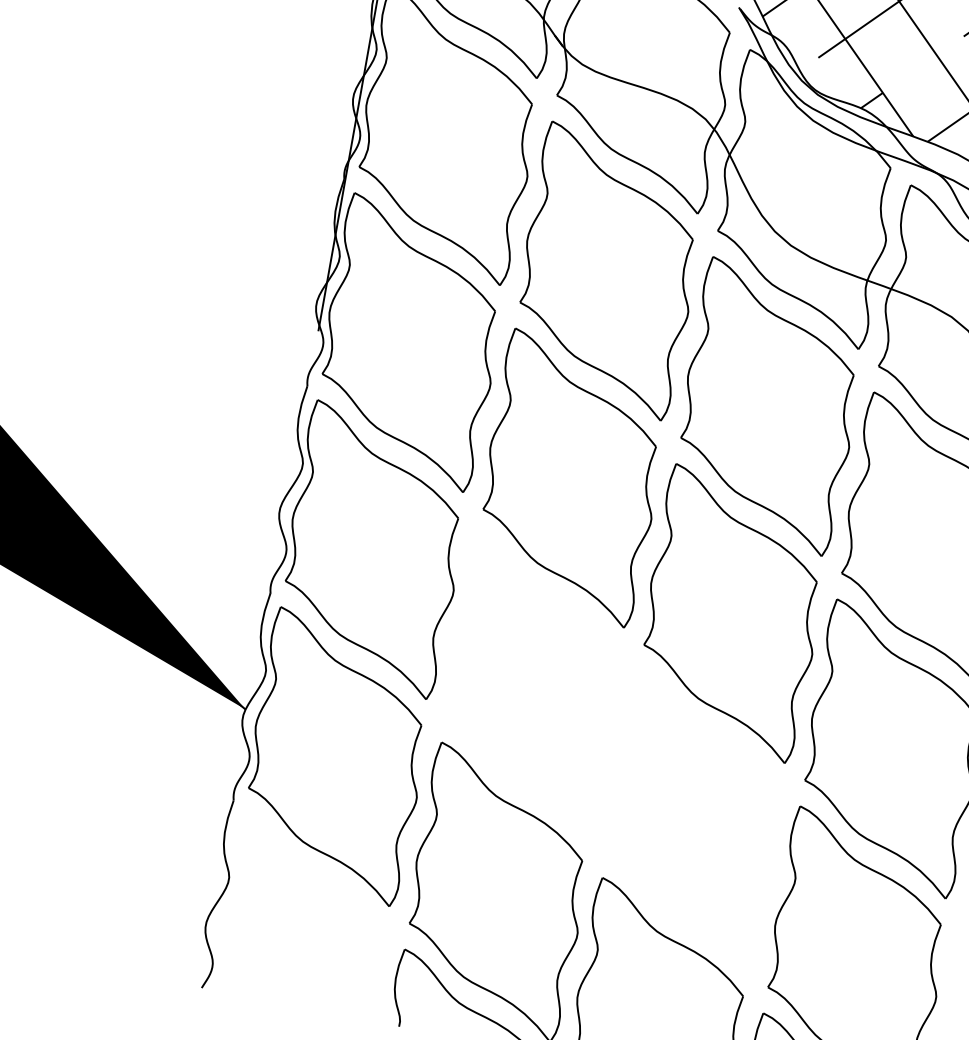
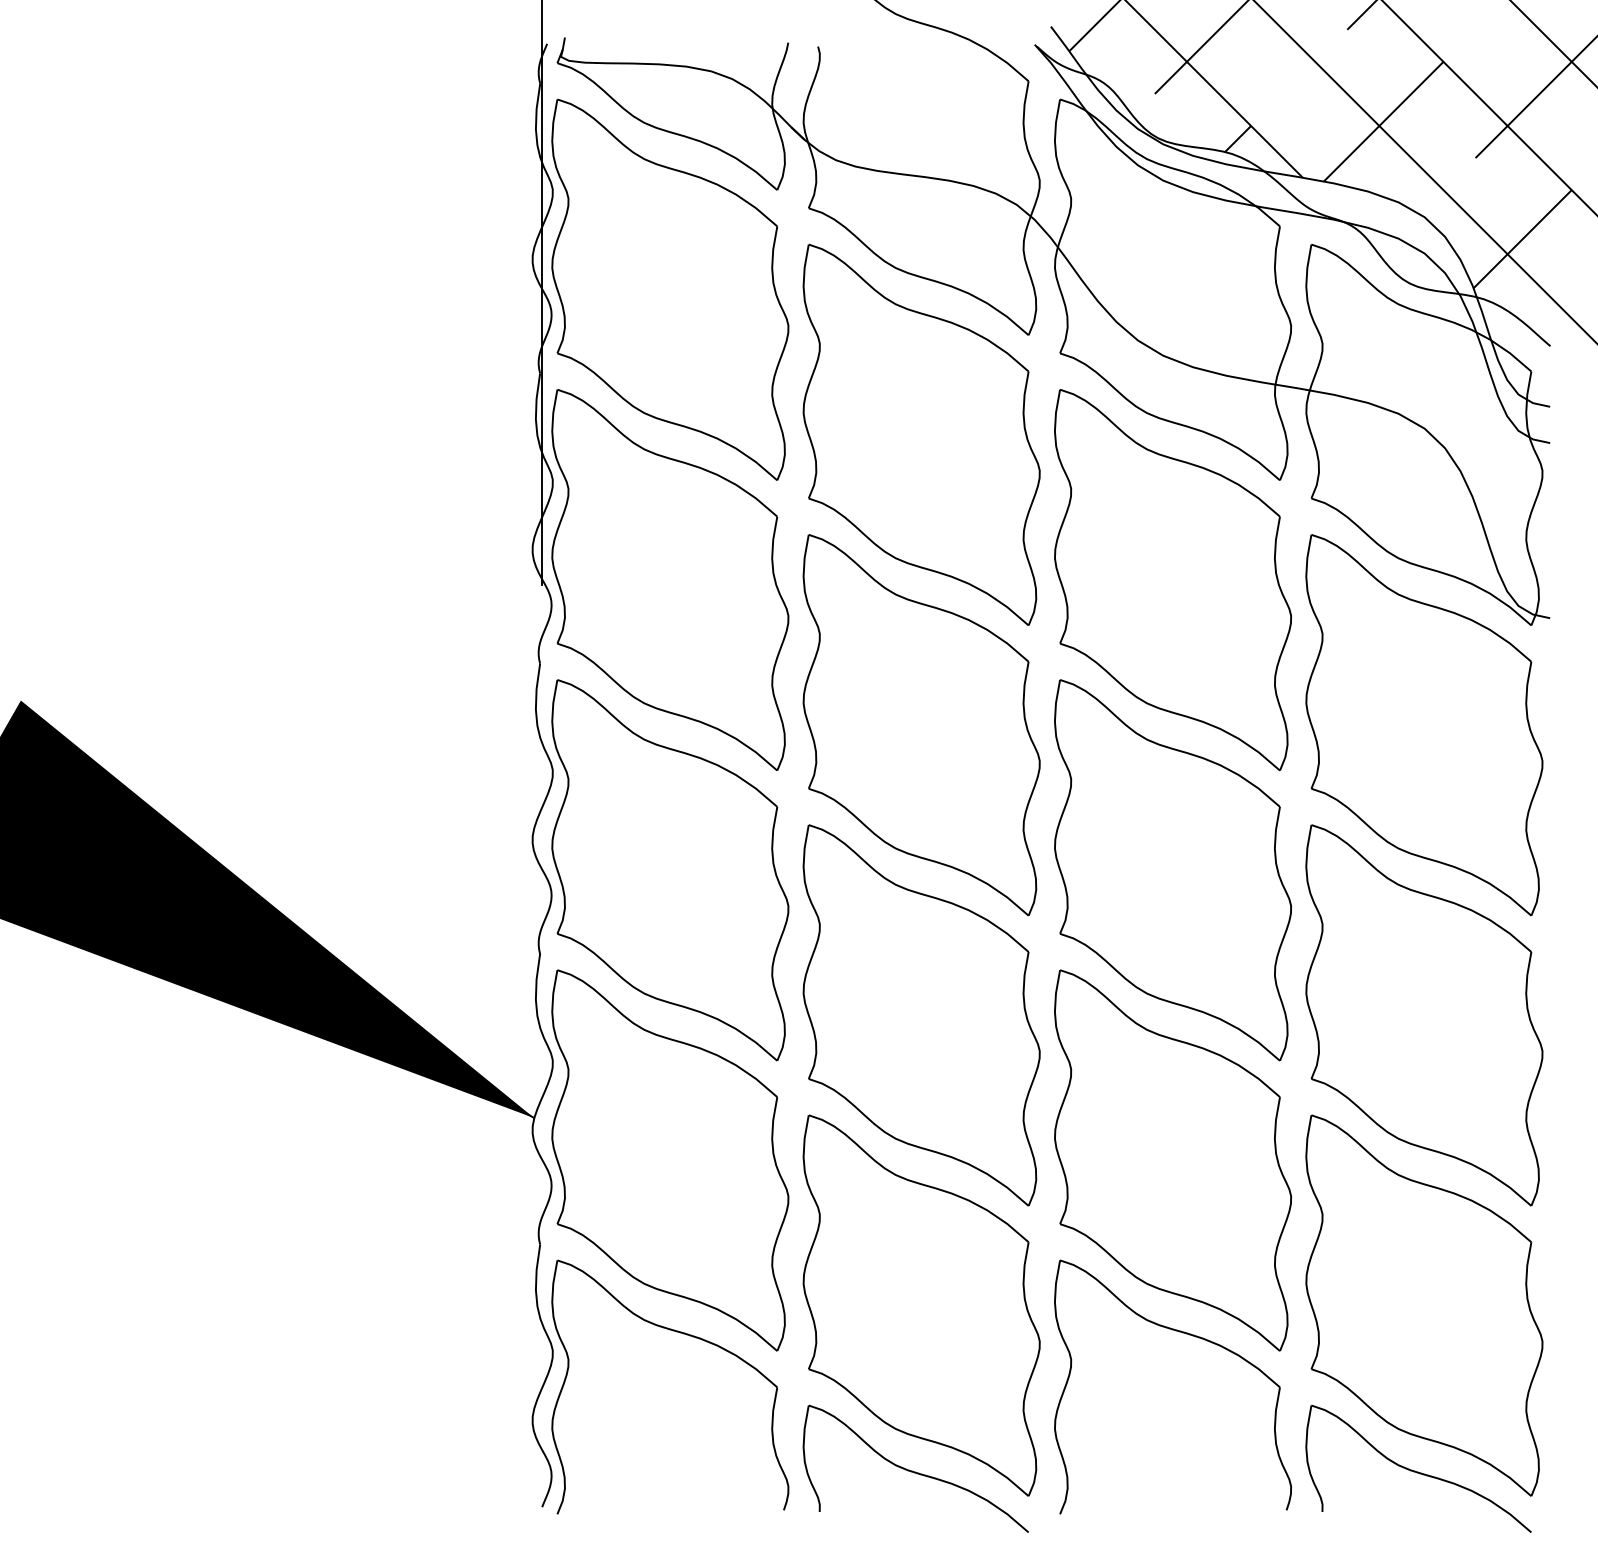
part: (534, 685) -> (921, 1015), added
part: (695, 820) -> (1172, 1160), added
part: (326, 883) -> (686, 1335), added

